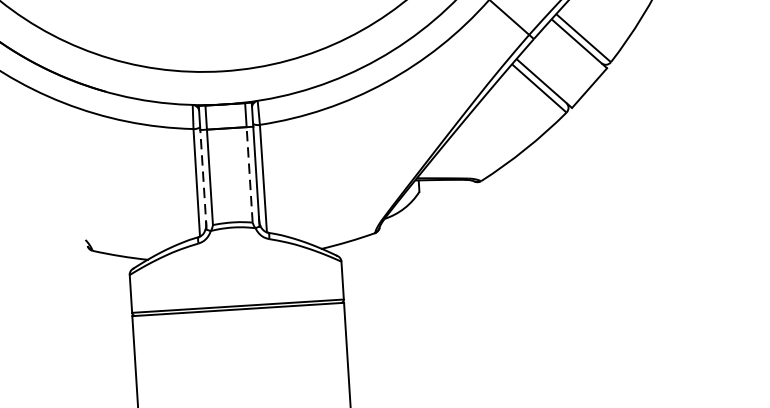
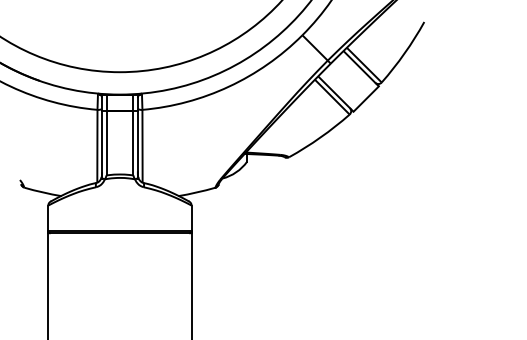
line: (249, 173) -> (133, 142), dashed -> solid
line: (204, 179) -> (102, 144), dashed -> solid

